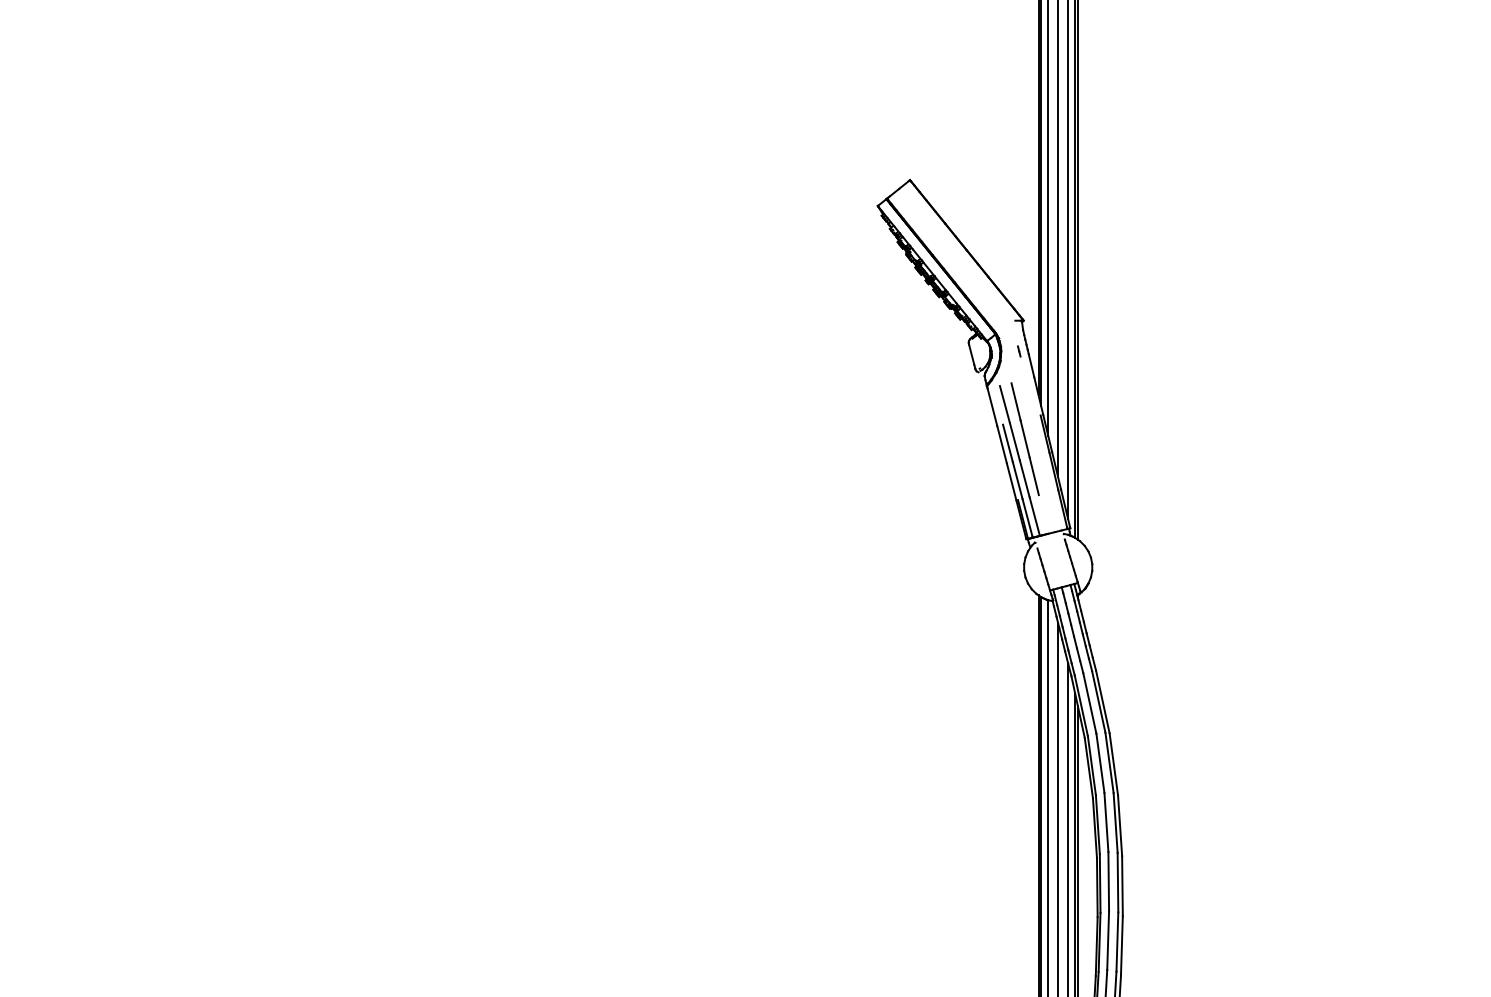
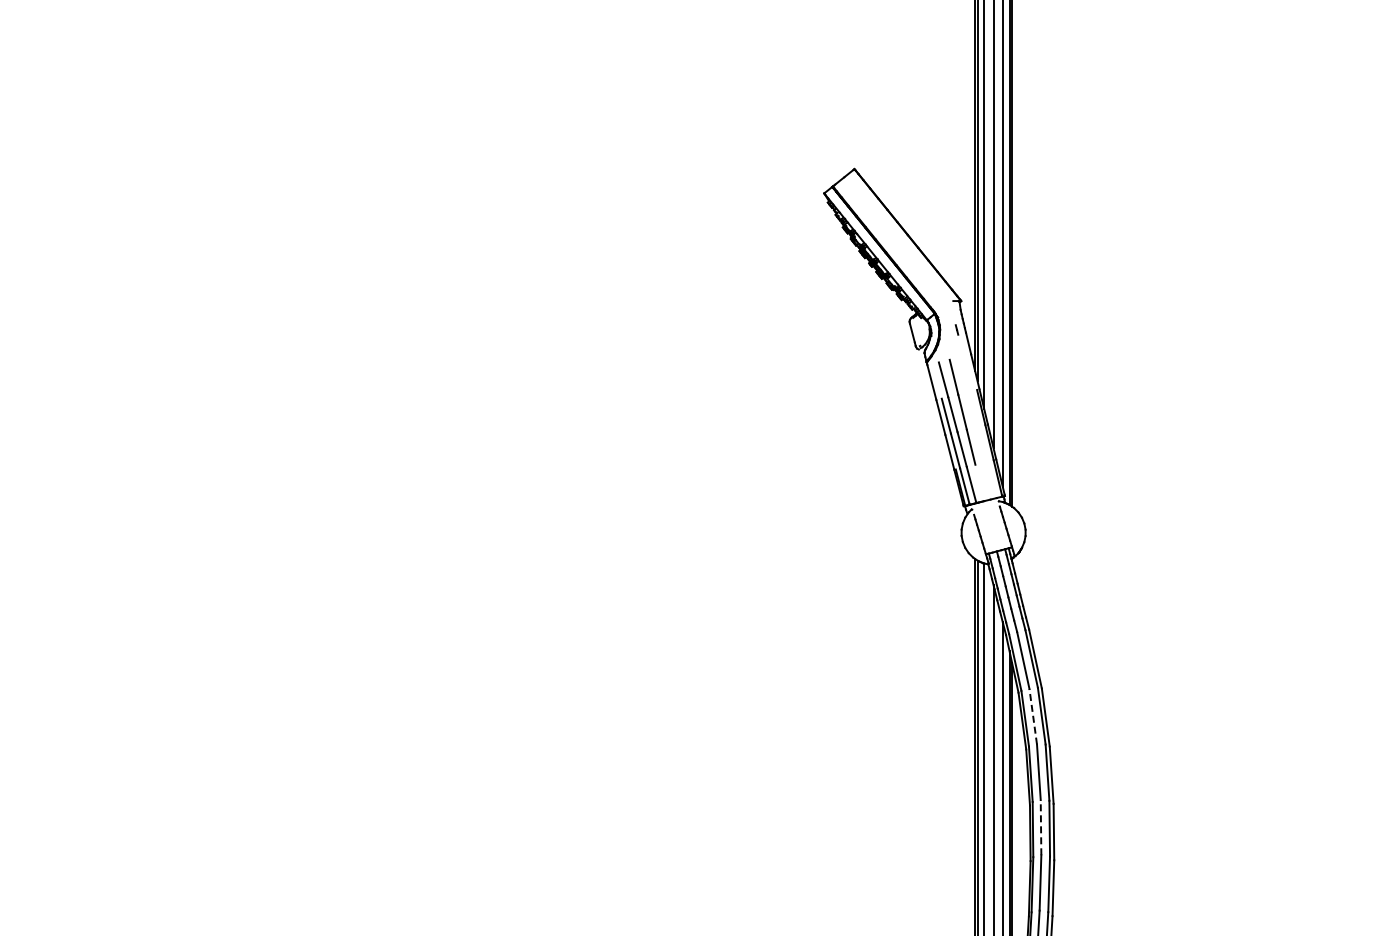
line: (1100, 763) -> (1033, 716), solid -> dashed
line: (1109, 881) -> (1041, 827), solid -> dashed

